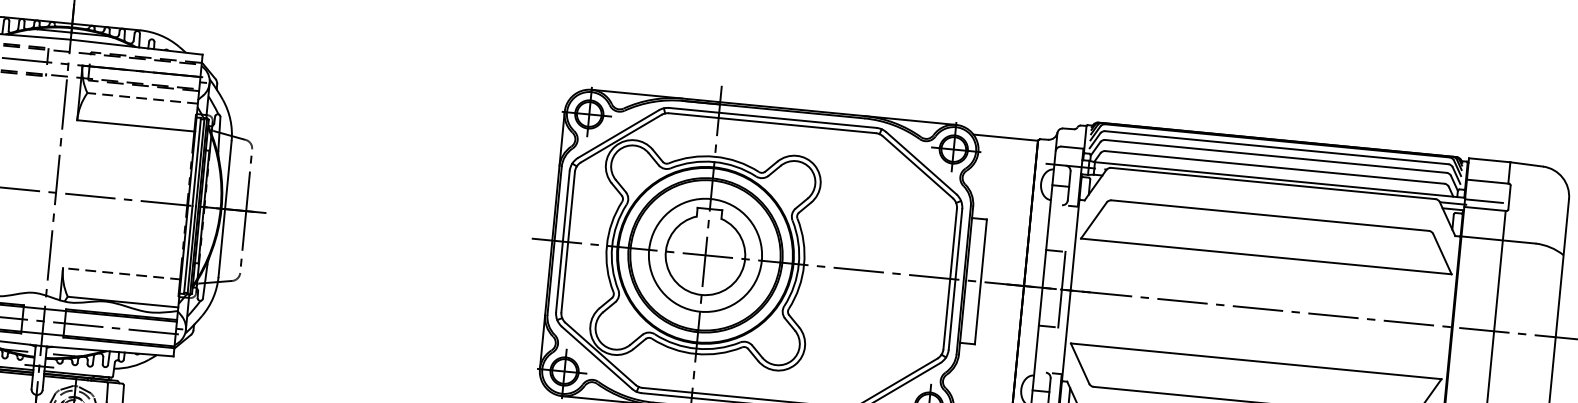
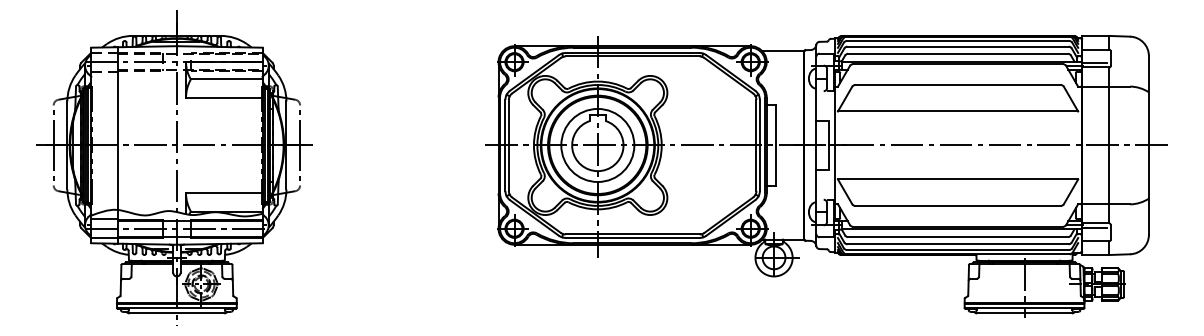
line: (142, 98) -> (226, 79), dashed -> solid
line: (120, 273) -> (223, 193), dashed -> solid

